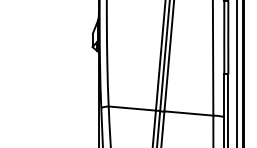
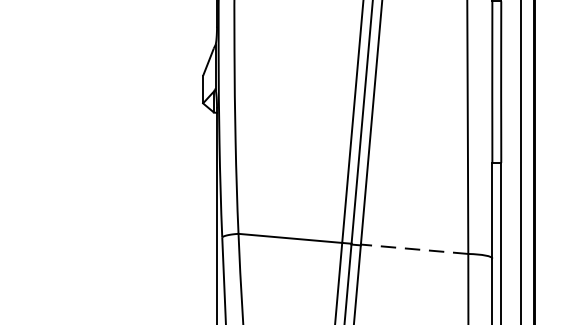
line: (188, 113) -> (413, 249), solid -> dashed

